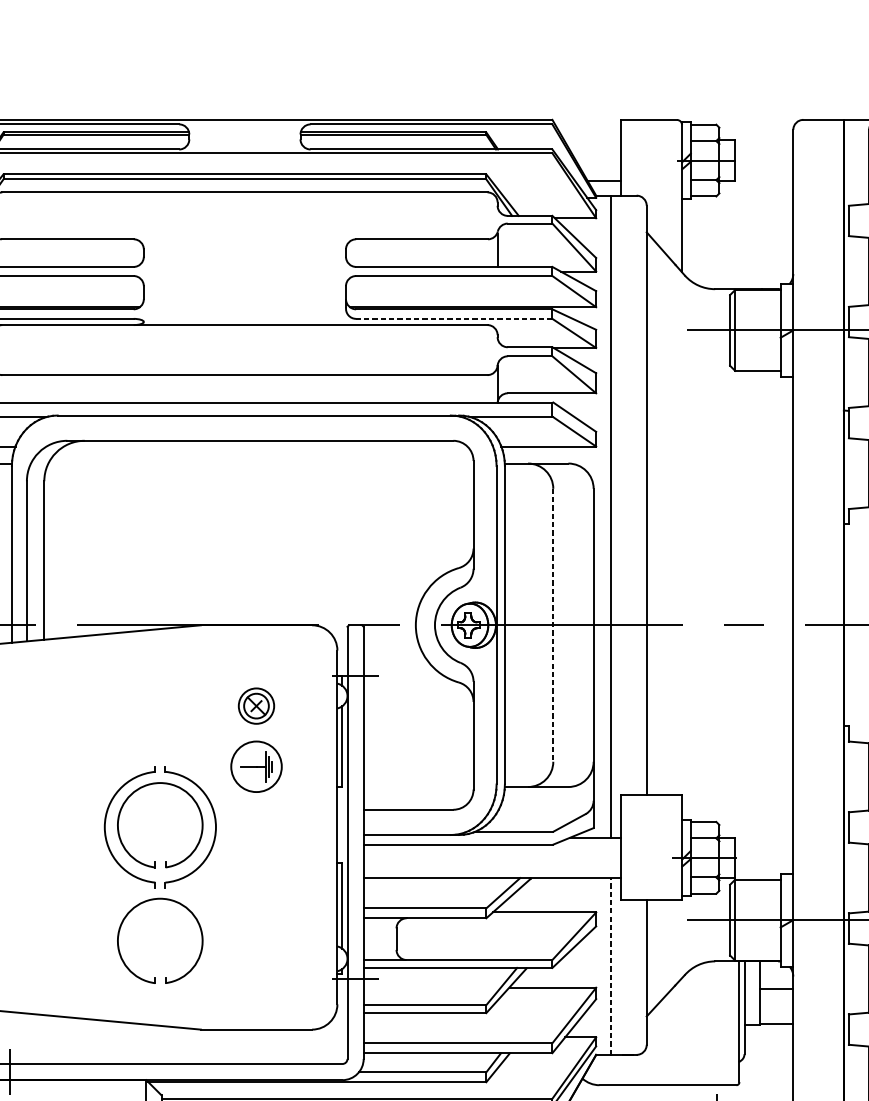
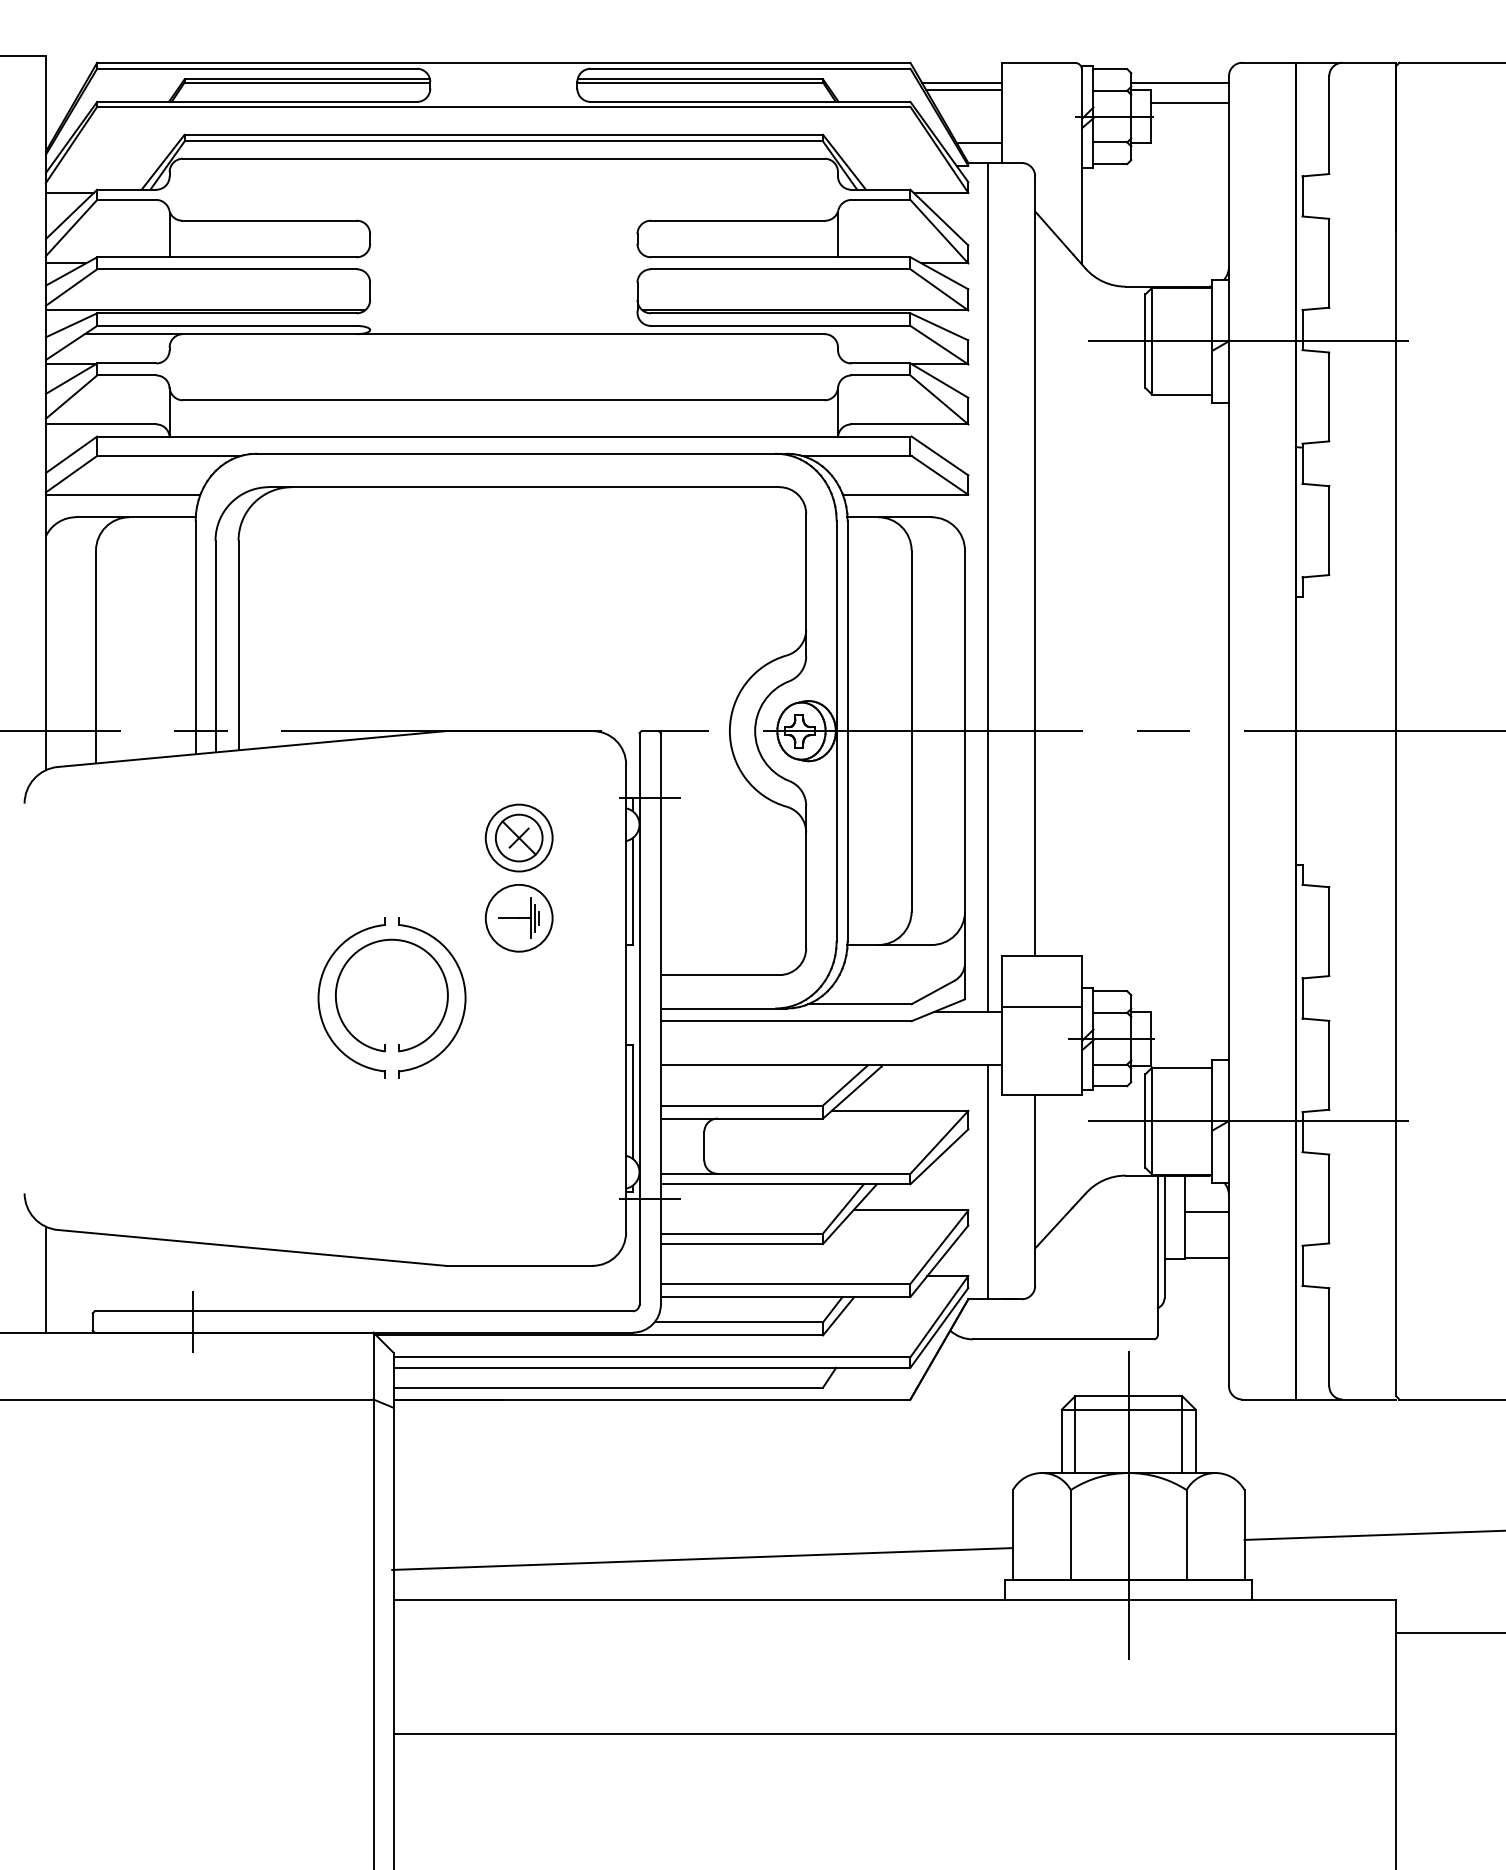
line: (591, 134) -> (961, 82), added
line: (756, 134) -> (1180, 82), added
line: (592, 140) -> (963, 89), added
line: (764, 149) -> (1190, 102), added
line: (454, 318) -> (780, 325), dashed -> solid
line: (553, 625) -> (911, 731), dashed -> solid
part: (256, 705) -> (518, 837), size x1.43
line: (651, 833) -> (1041, 1006), added
line: (611, 966) -> (988, 1182), dashed -> solid
part: (155, 977) -> (385, 1197), removed

